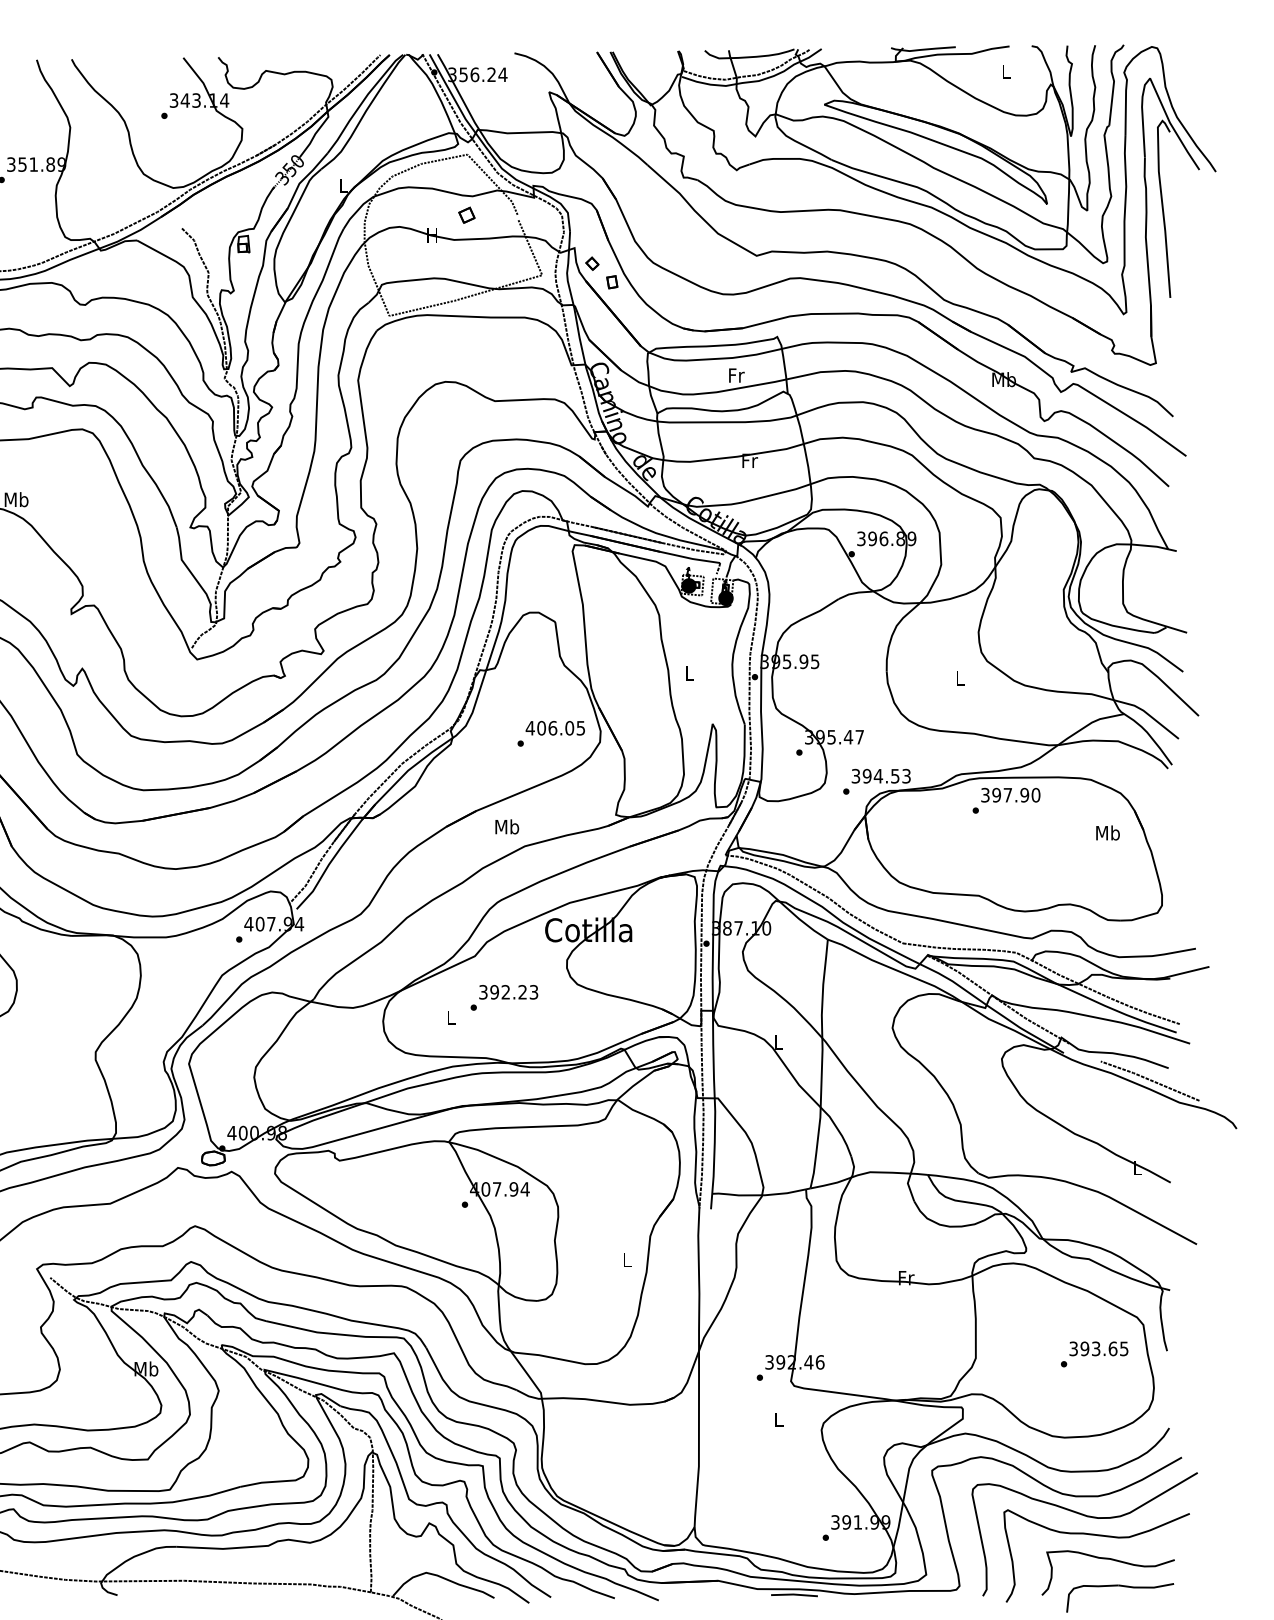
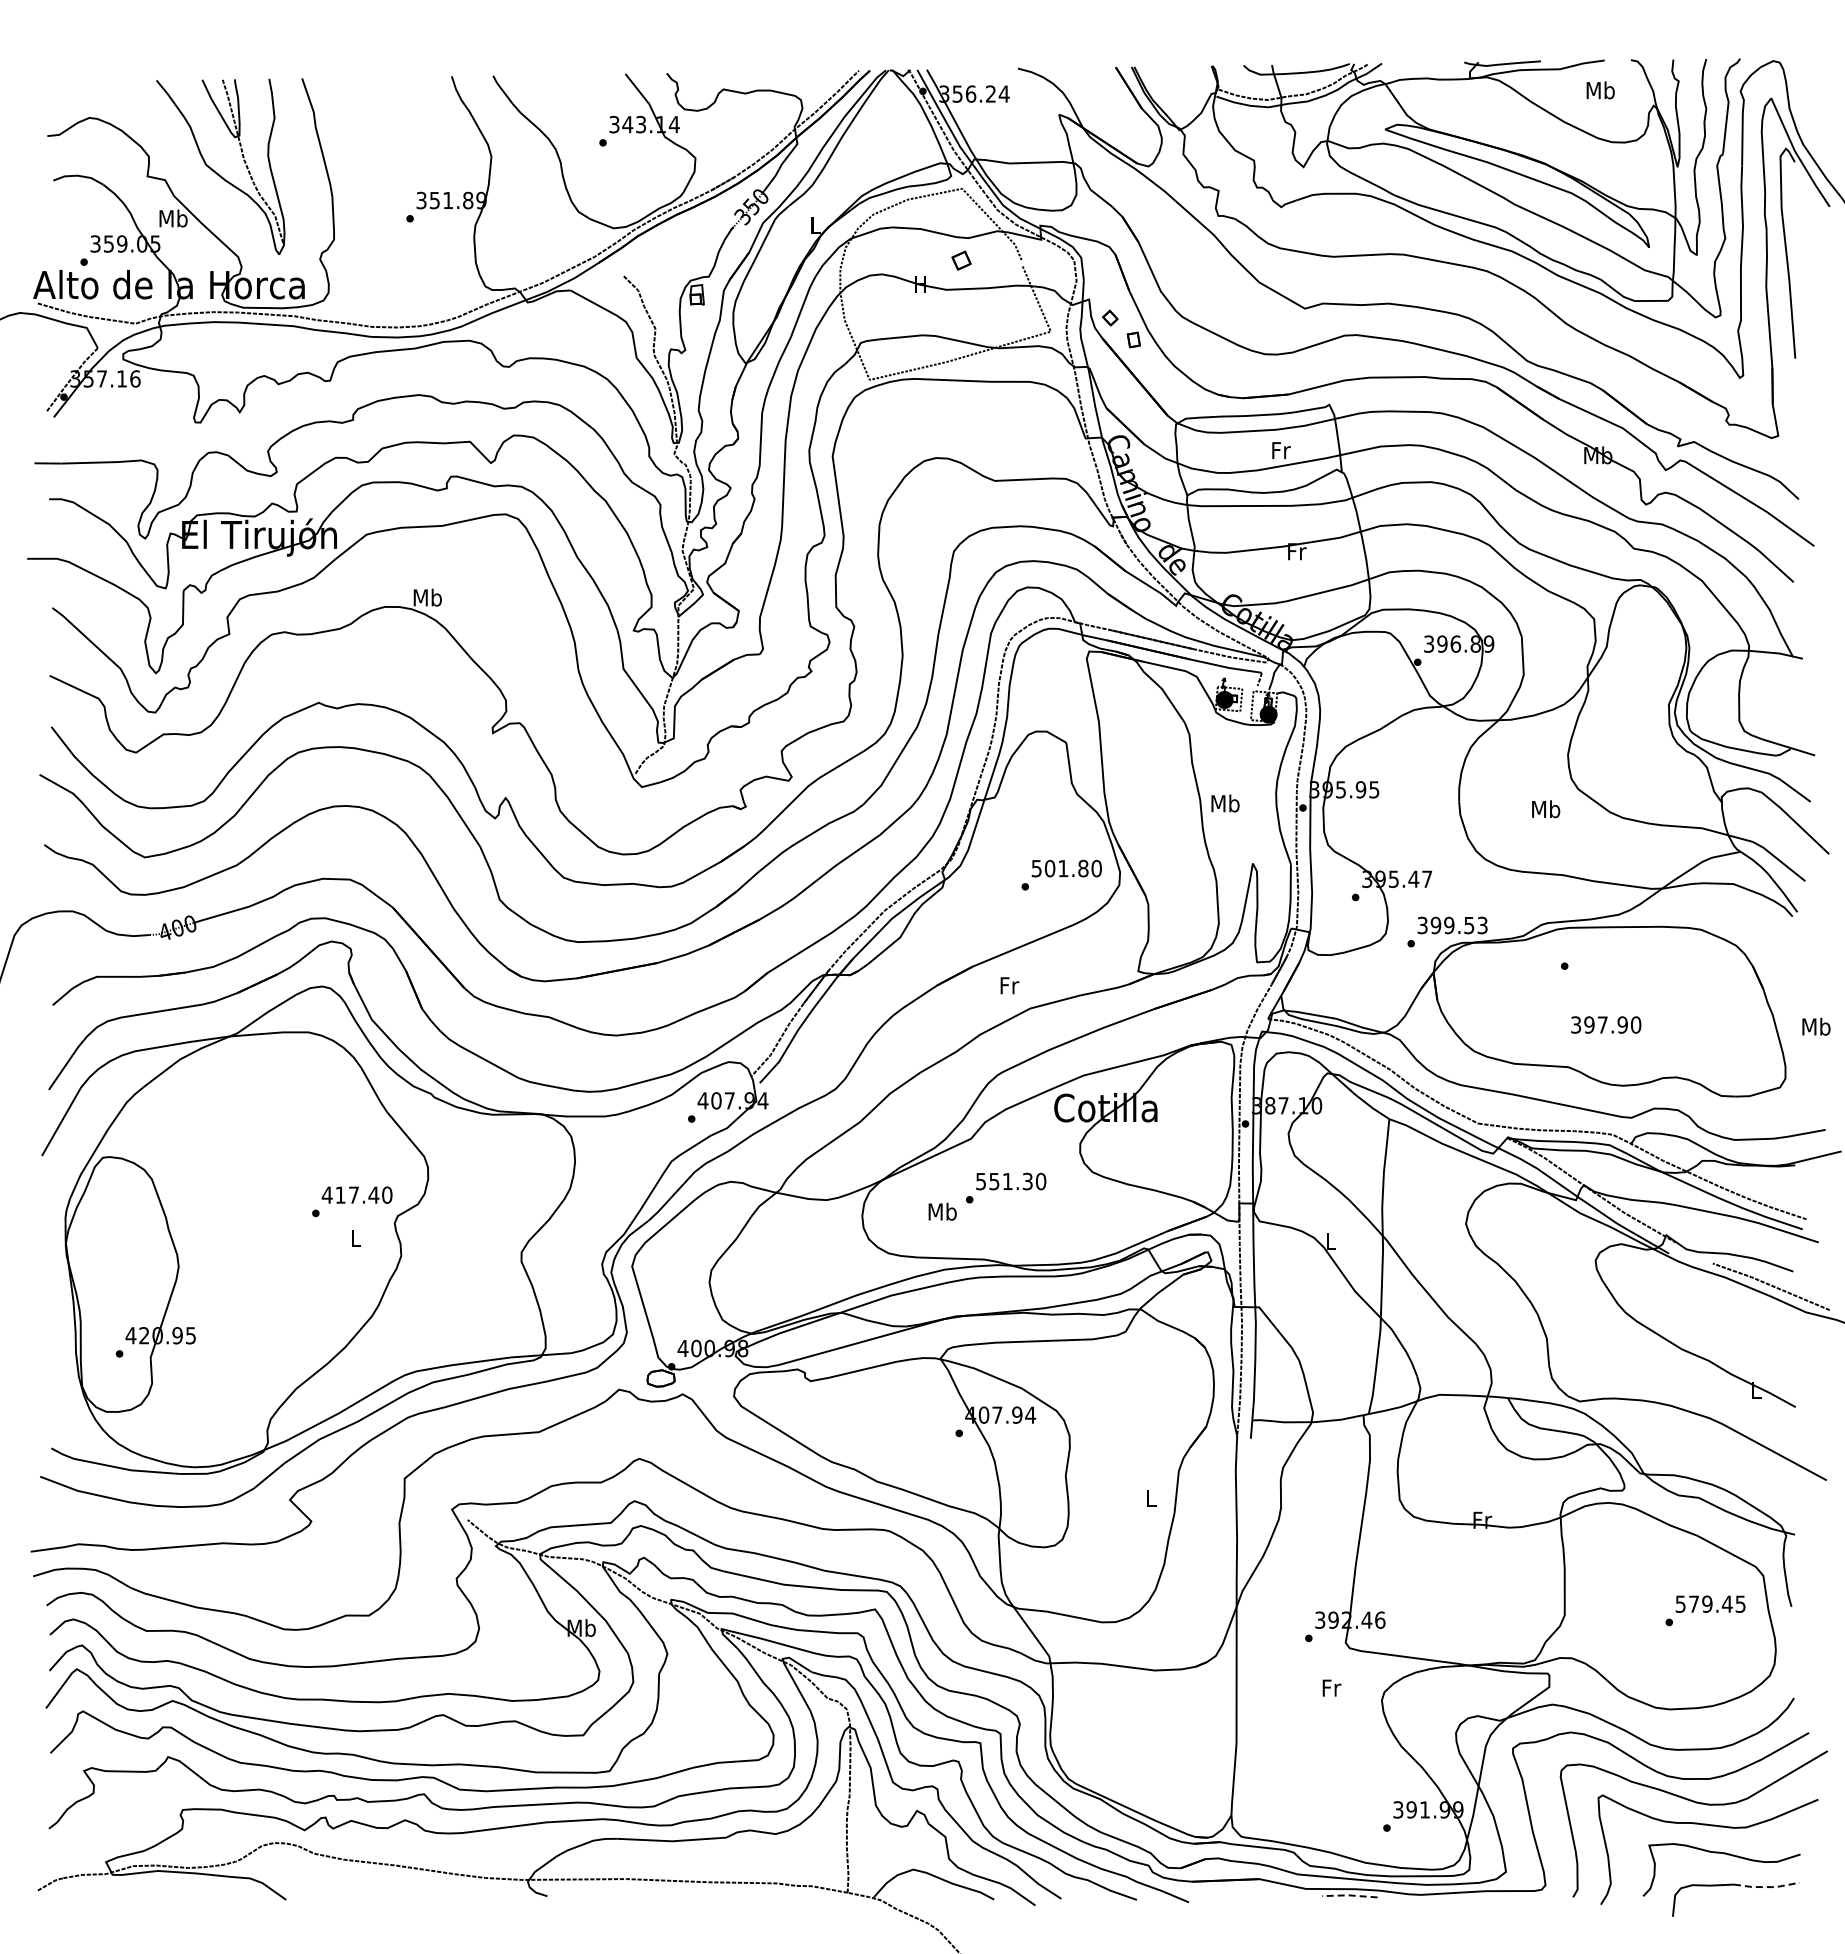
text: (1006, 71) -> (1600, 90), L -> Mb
text: (689, 673) -> (1225, 803), L -> Mb
text: (960, 678) -> (1546, 809), L -> Mb
text: (555, 728) -> (1066, 868), 406.05 -> 501.80
text: (877, 776) -> (1448, 925), 394.53 -> 399.53
text: (1011, 794) -> (1606, 1024), moved
text: (507, 826) -> (1009, 985), Mb -> Fr
text: (1108, 832) -> (1816, 1026), moved
text: (509, 992) -> (1011, 1181), 392.23 -> 551.30
text: (450, 1017) -> (942, 1211), L -> Mb
text: (1093, 1348) -> (1704, 1603), 393.65 -> 579.45
text: (779, 1419) -> (1331, 1687), L -> Fr
line: (1146, 1587) -> (1767, 1887), solid -> dashed
line: (794, 1594) -> (1349, 1895), solid -> dashed

